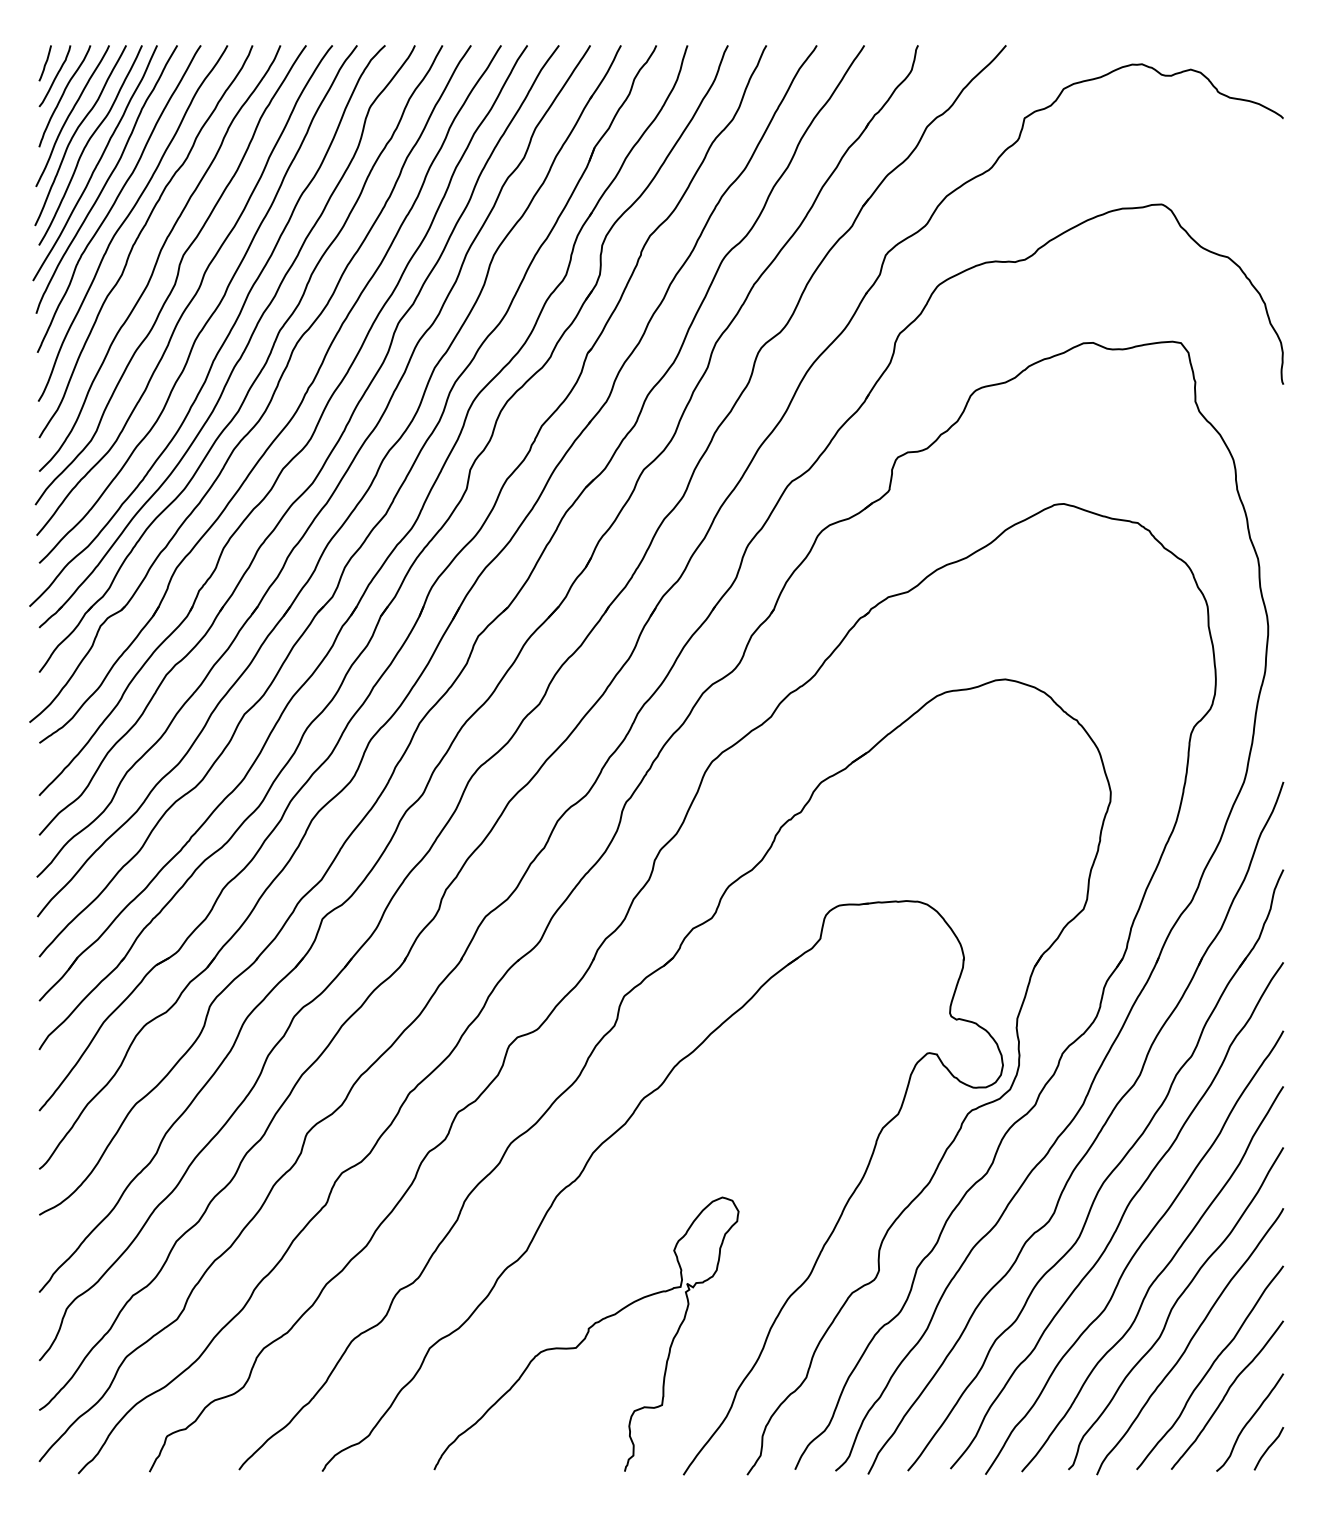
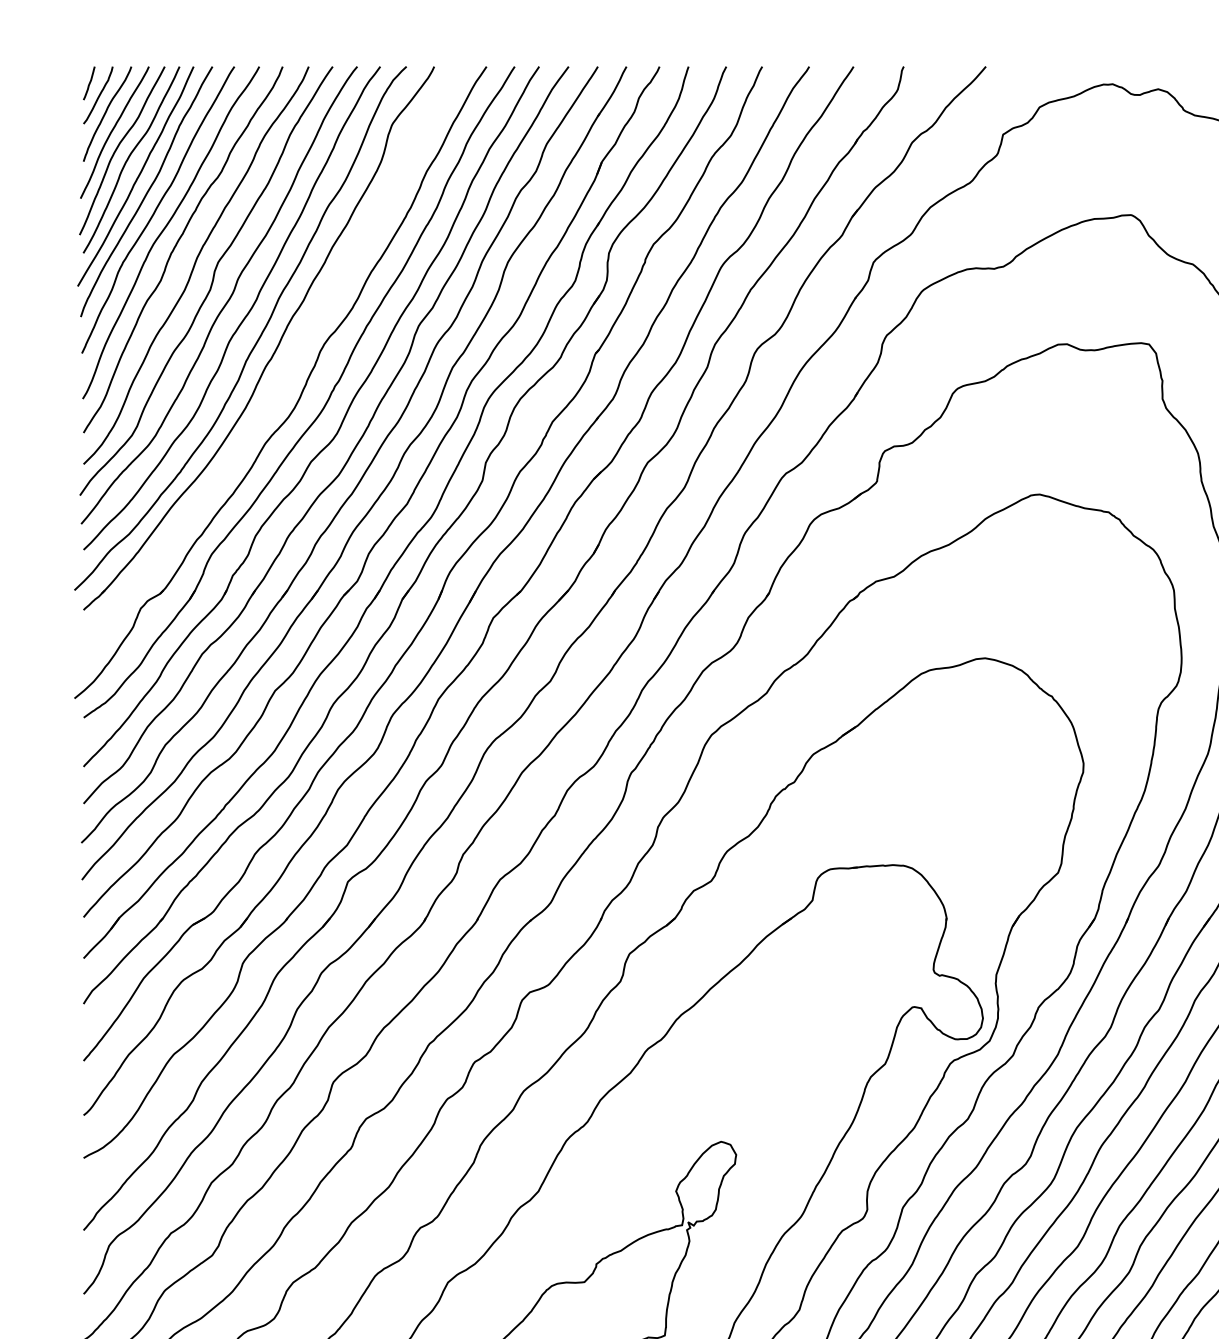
part: (259, 371) -> (289, 370), removed

